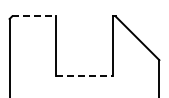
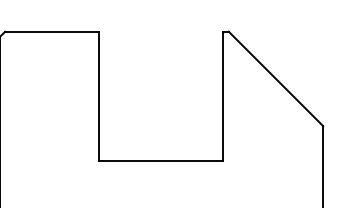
line: (33, 16) -> (51, 31), dashed -> solid
line: (84, 76) -> (161, 161), dashed -> solid

